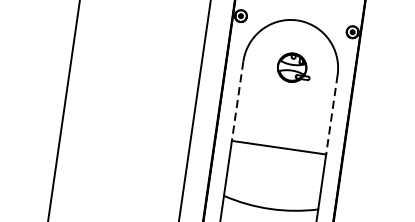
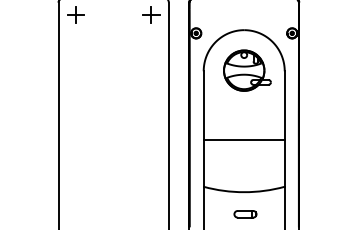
part: (294, 67) -> (247, 70), size x1.67
line: (237, 101) -> (203, 105), dashed -> solid
line: (331, 114) -> (284, 105), dashed -> solid

